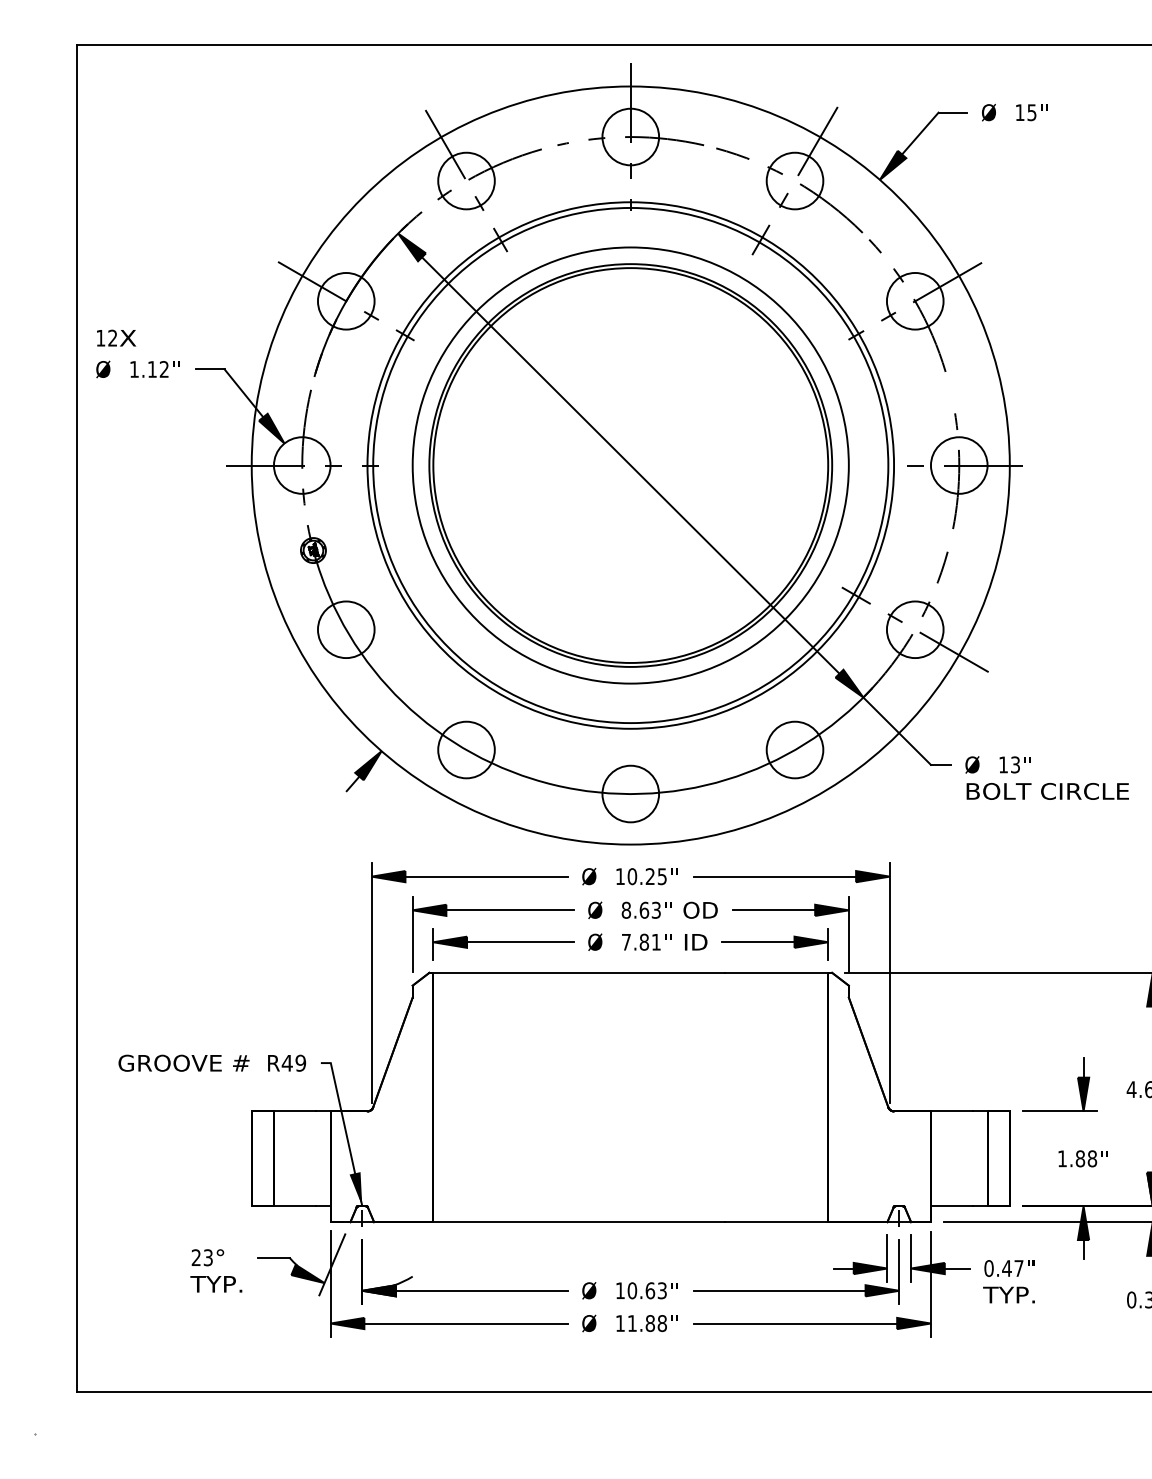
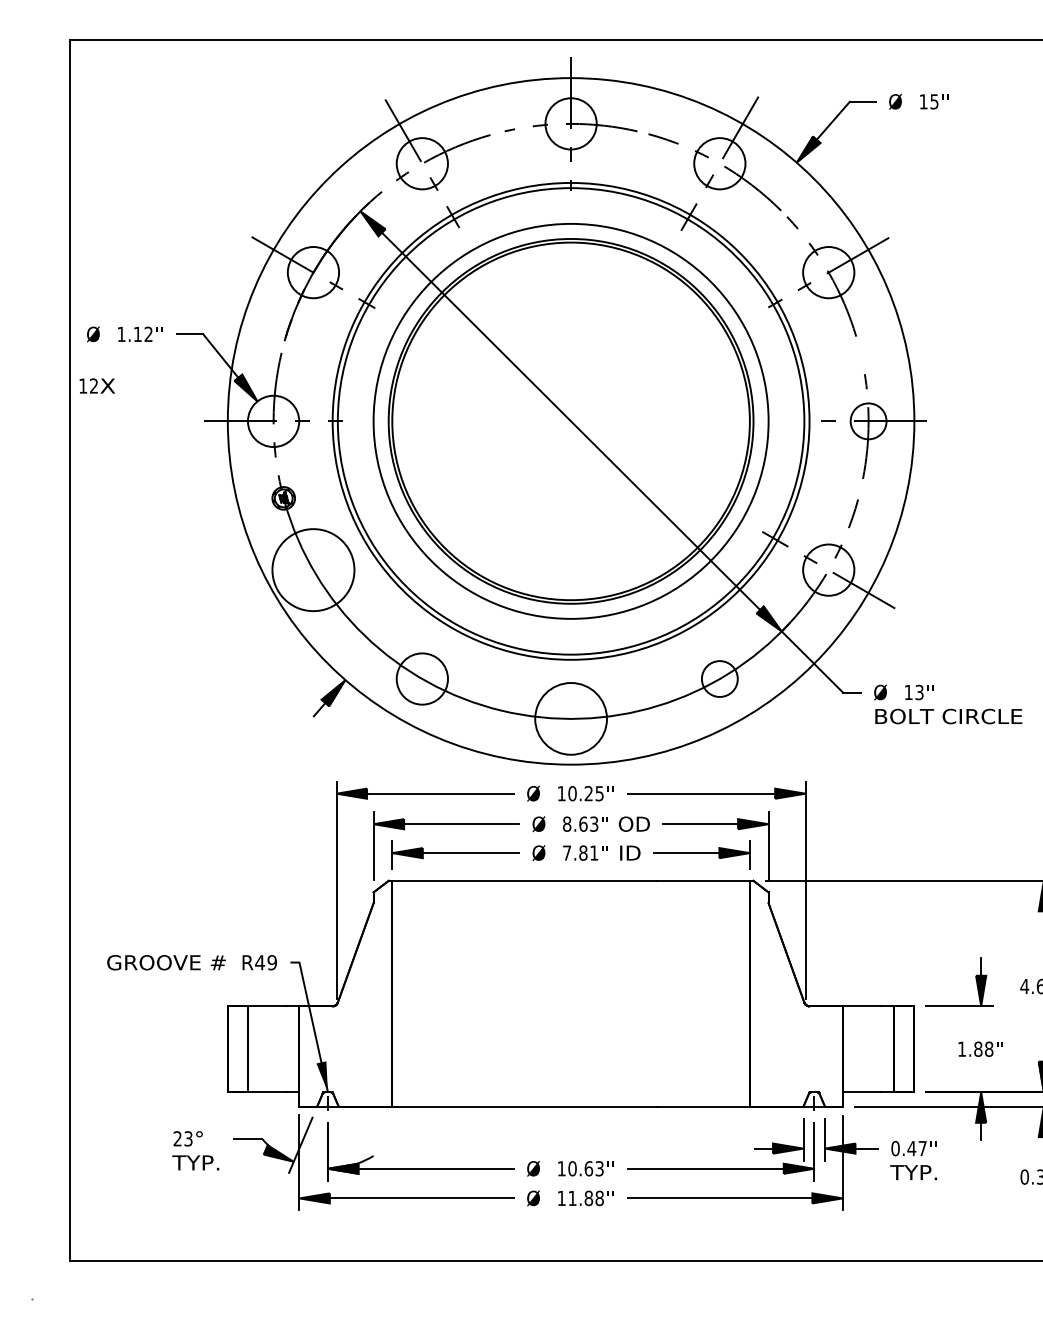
text: (116, 337) -> (97, 385), moved
circle: (959, 465) -> (868, 421), size x0.7
circle: (346, 629) -> (313, 569), size x1.6
circle: (794, 749) -> (719, 678), size x0.7
circle: (630, 793) -> (570, 718), size x1.4

